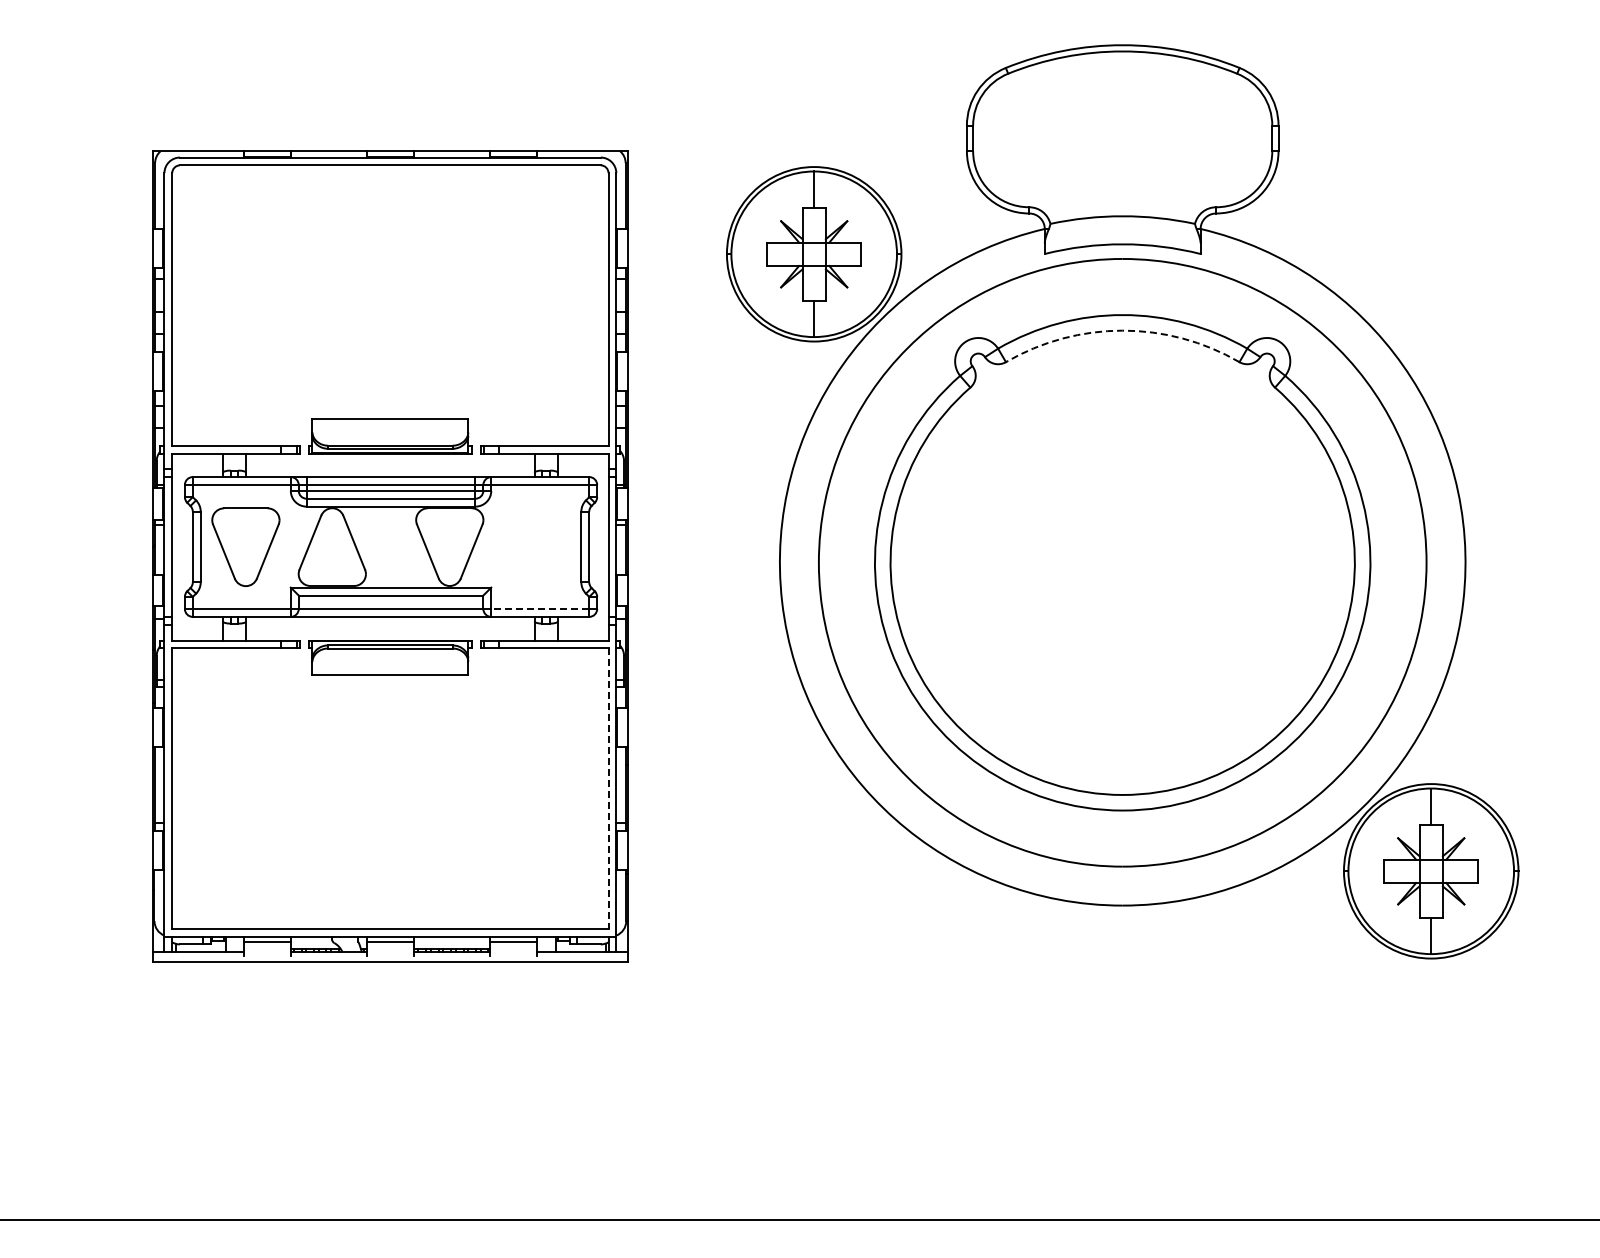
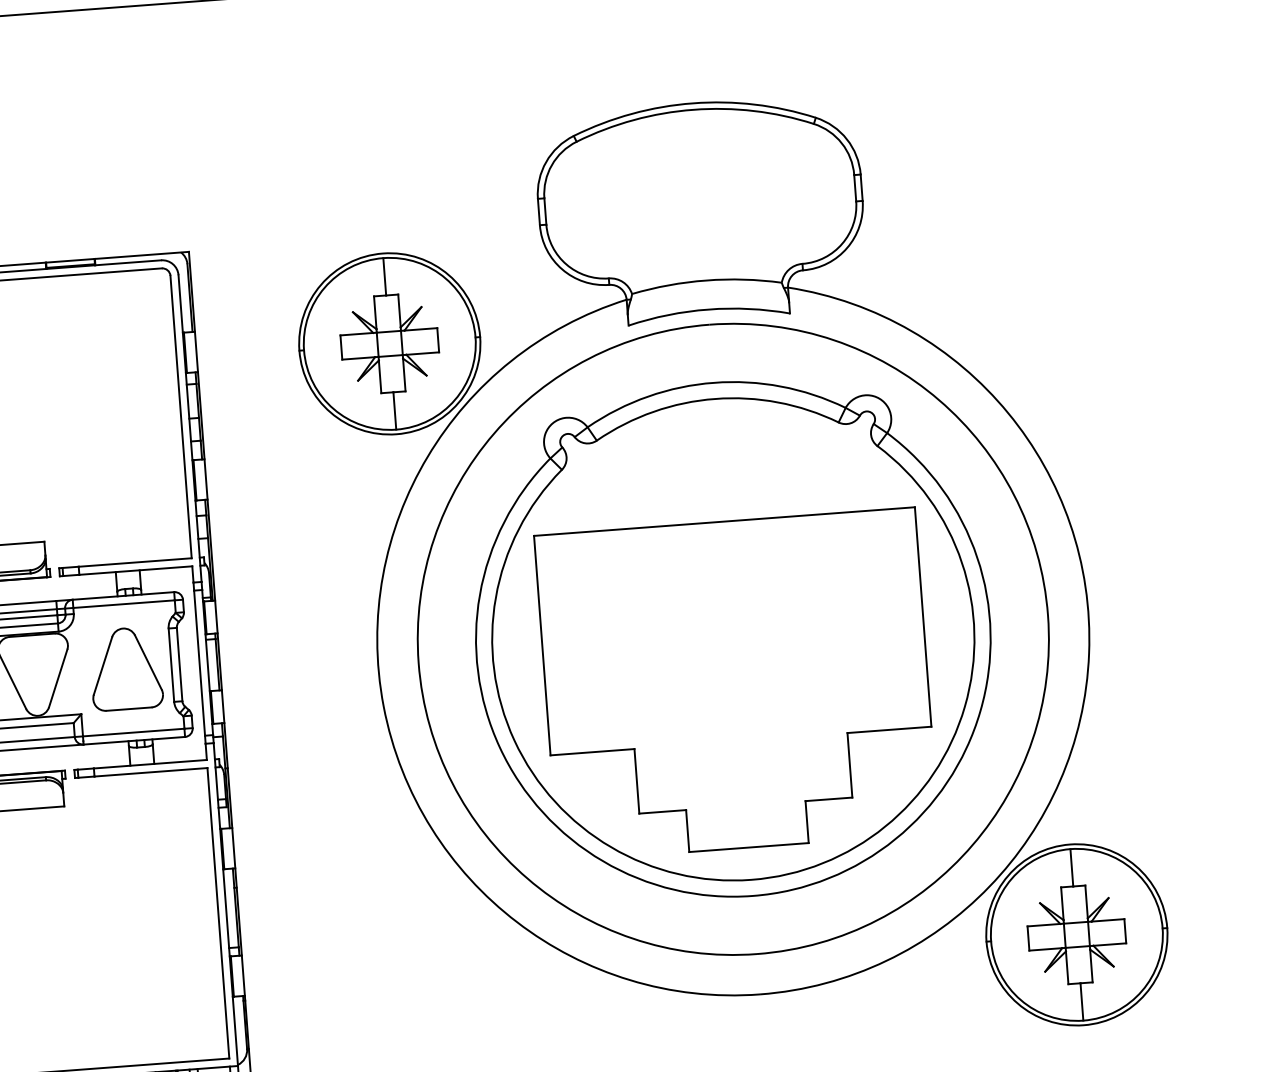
arc: (1122, 330) -> (715, 398), dashed -> solid
part: (537, 546) -> (125, 668), added
part: (1122, 606) -> (736, 684), added
line: (540, 608) -> (133, 732), dashed -> solid
line: (608, 789) -> (218, 914), dashed -> solid

